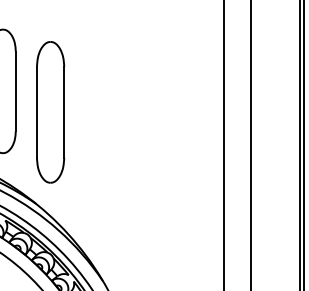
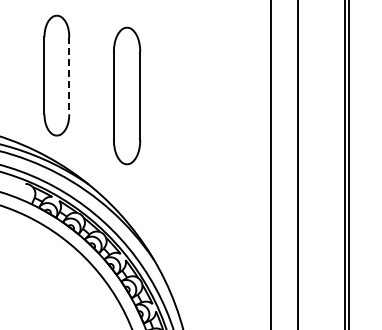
line: (15, 91) -> (69, 75), solid -> dashed
part: (51, 111) -> (127, 95), moved

